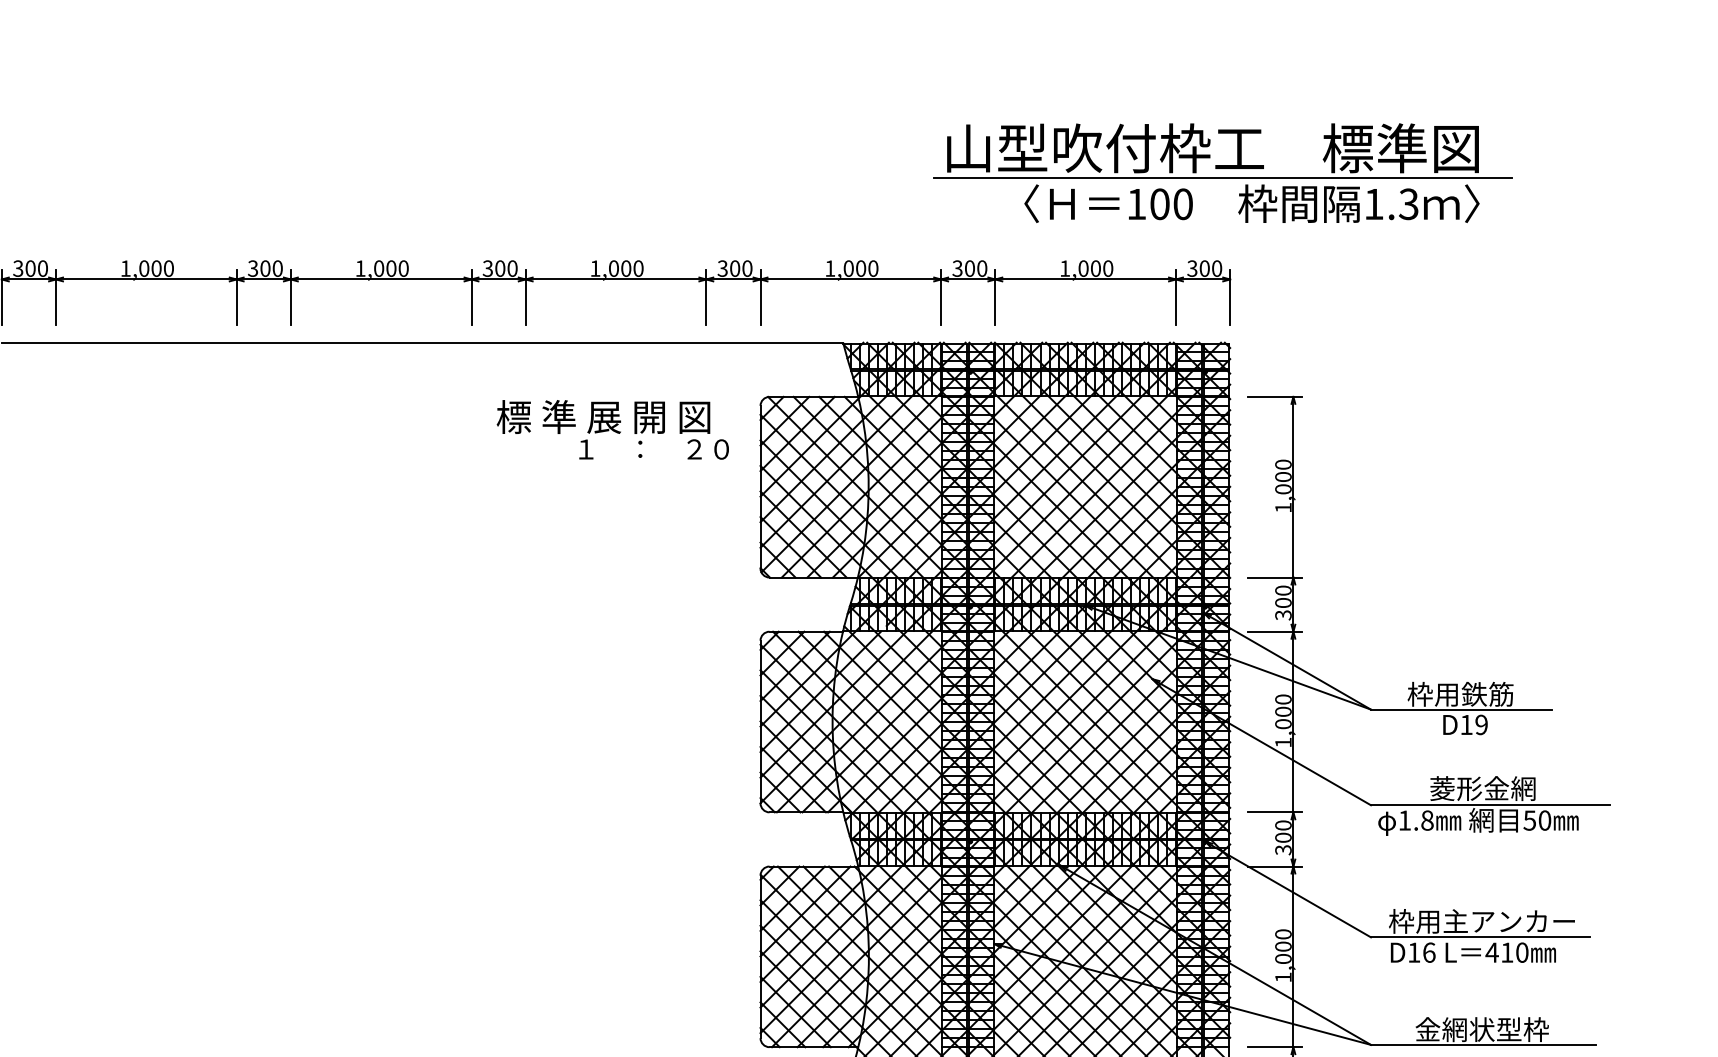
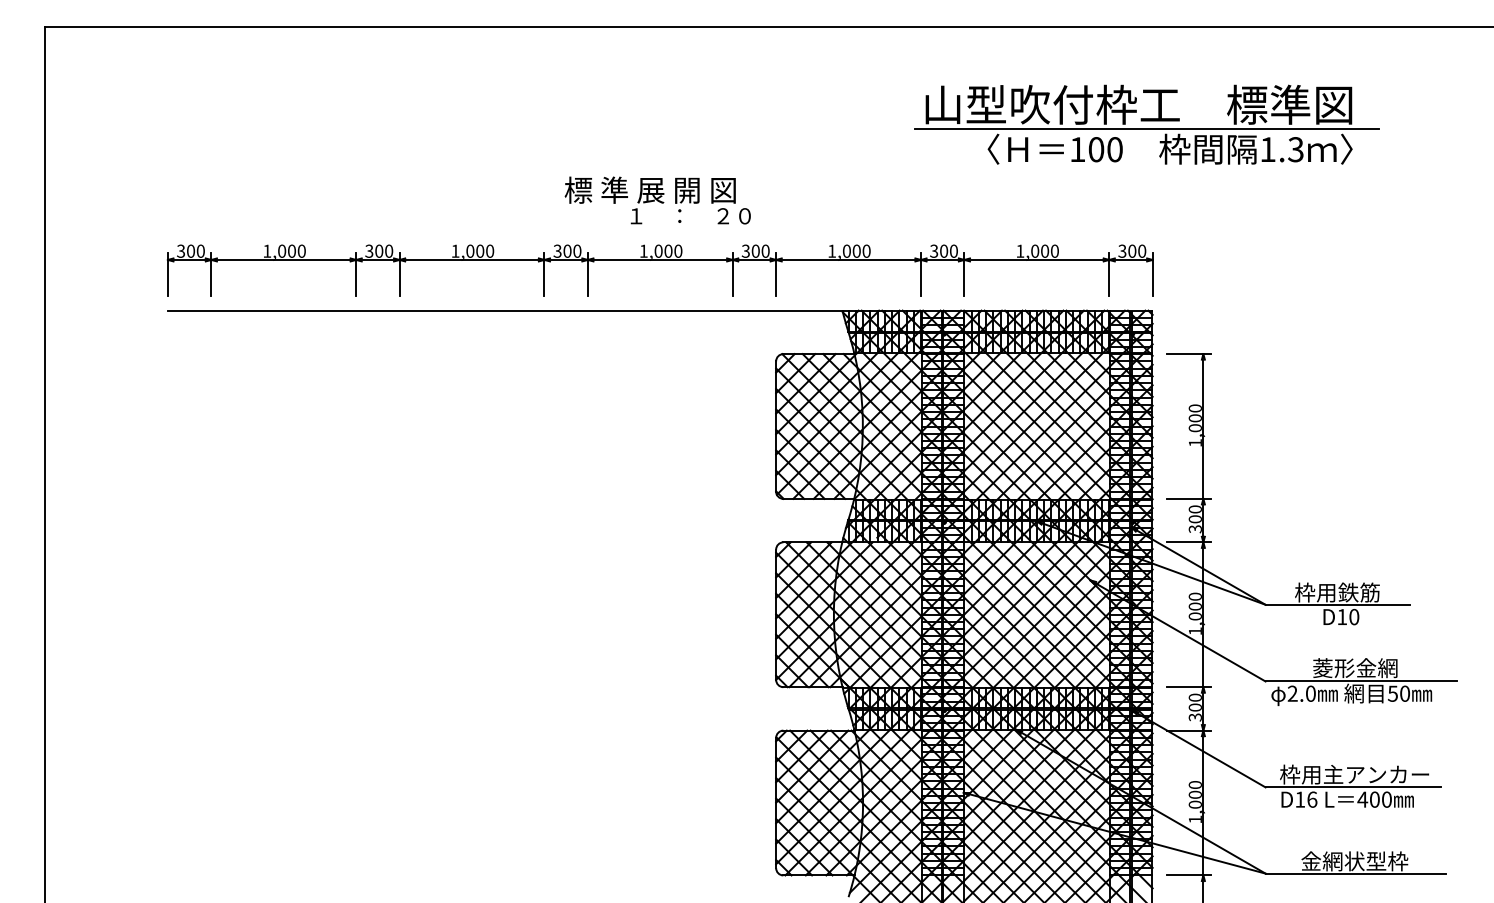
part: (1222, 172) -> (1146, 124), moved
text: (612, 429) -> (657, 200), moved
text: (1481, 725) -> (1354, 617), D19 -> D10
text: (1415, 820) -> (1301, 693), 1.8 -> 2.0
text: (1506, 952) -> (1374, 799), 410 -> 400

